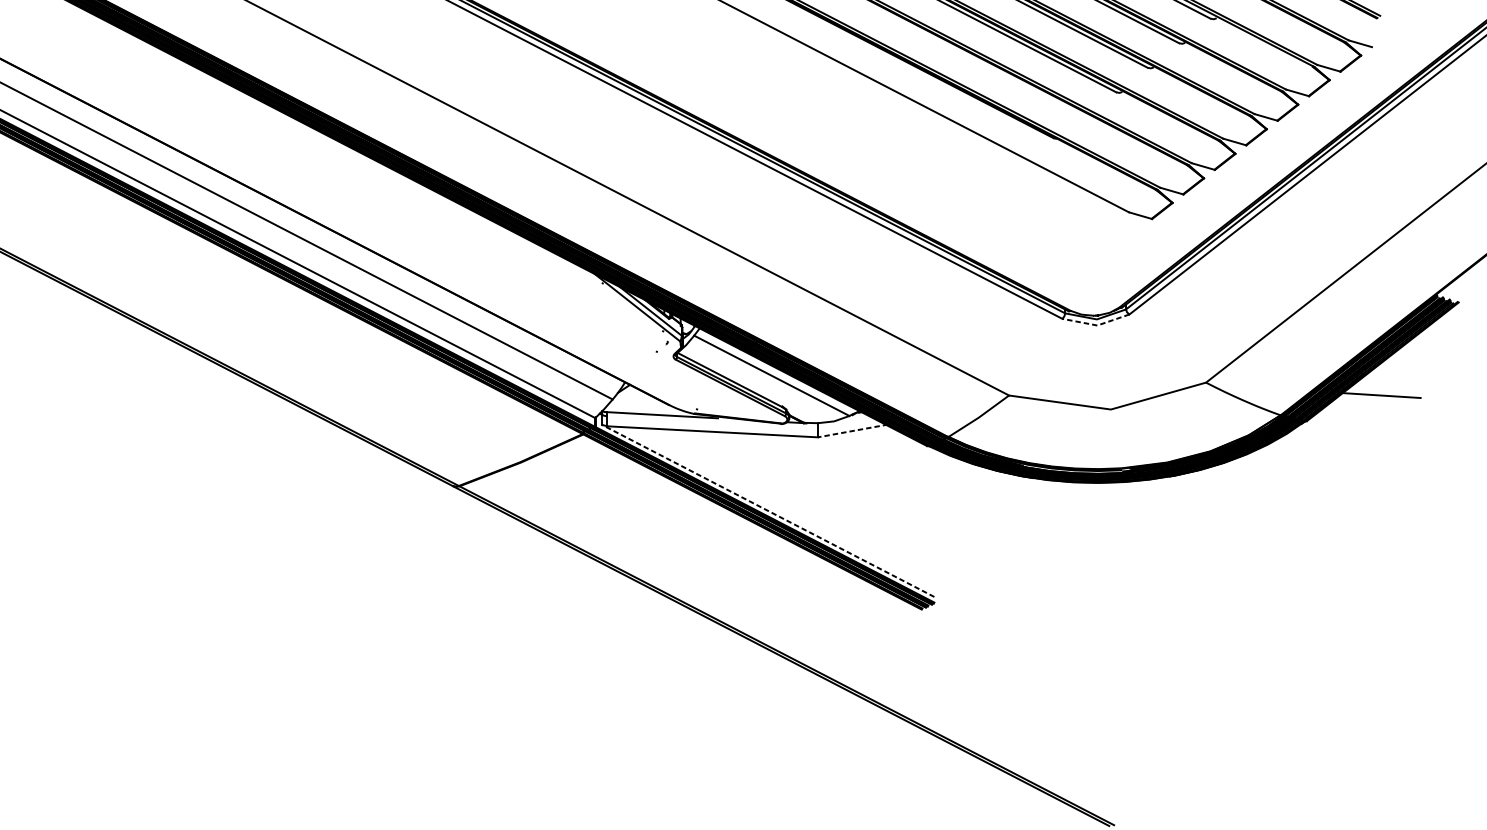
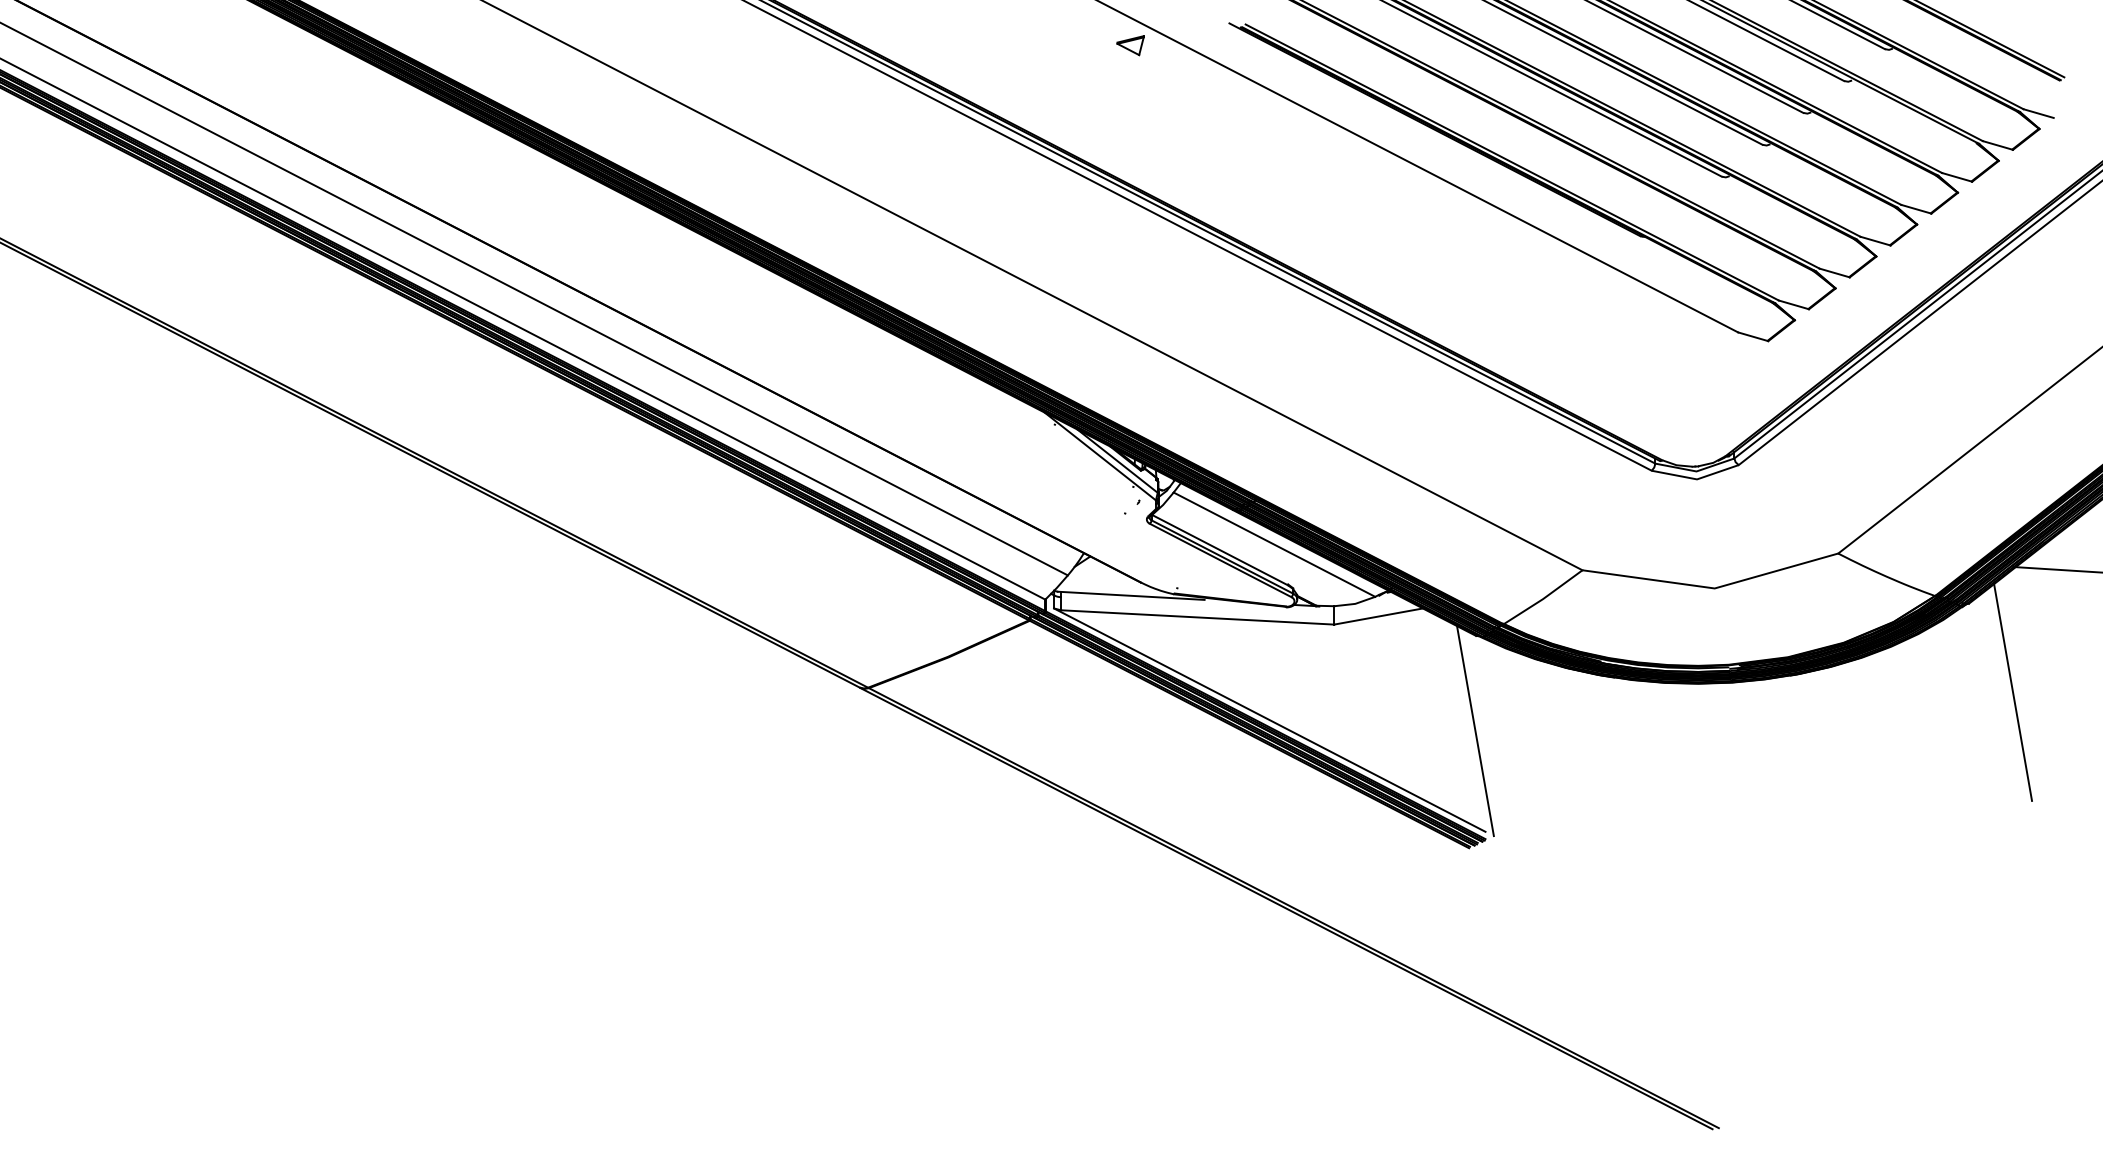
line: (1096, 325) -> (1696, 479), dashed -> solid
line: (852, 431) -> (1379, 616), dashed -> solid
line: (1341, 489) -> (2013, 692), added
line: (768, 511) -> (1269, 720), dashed -> solid
line: (926, 519) -> (1475, 731), added

